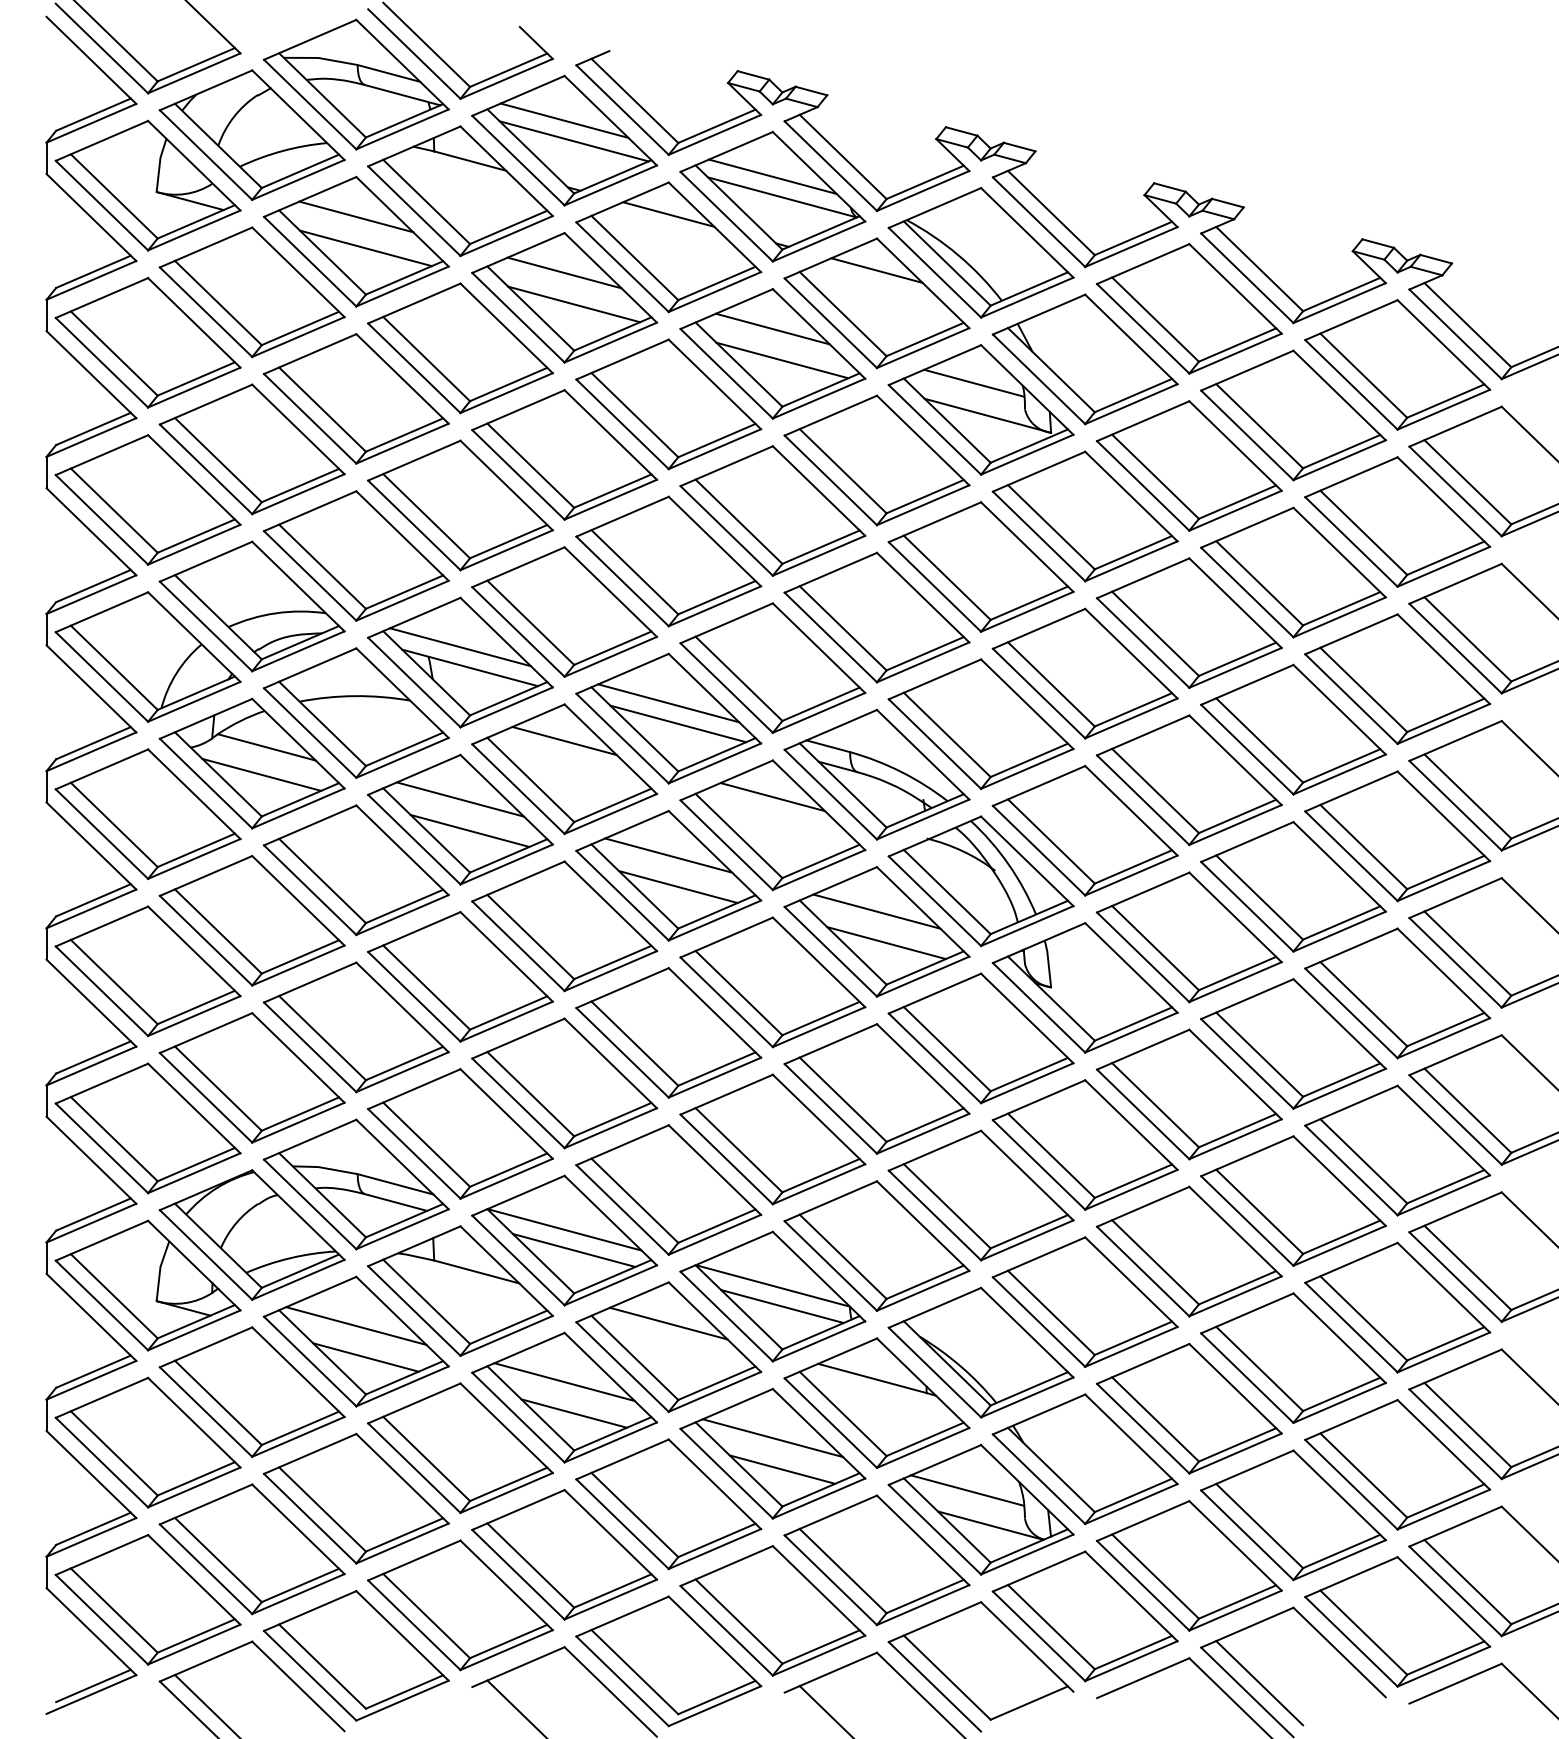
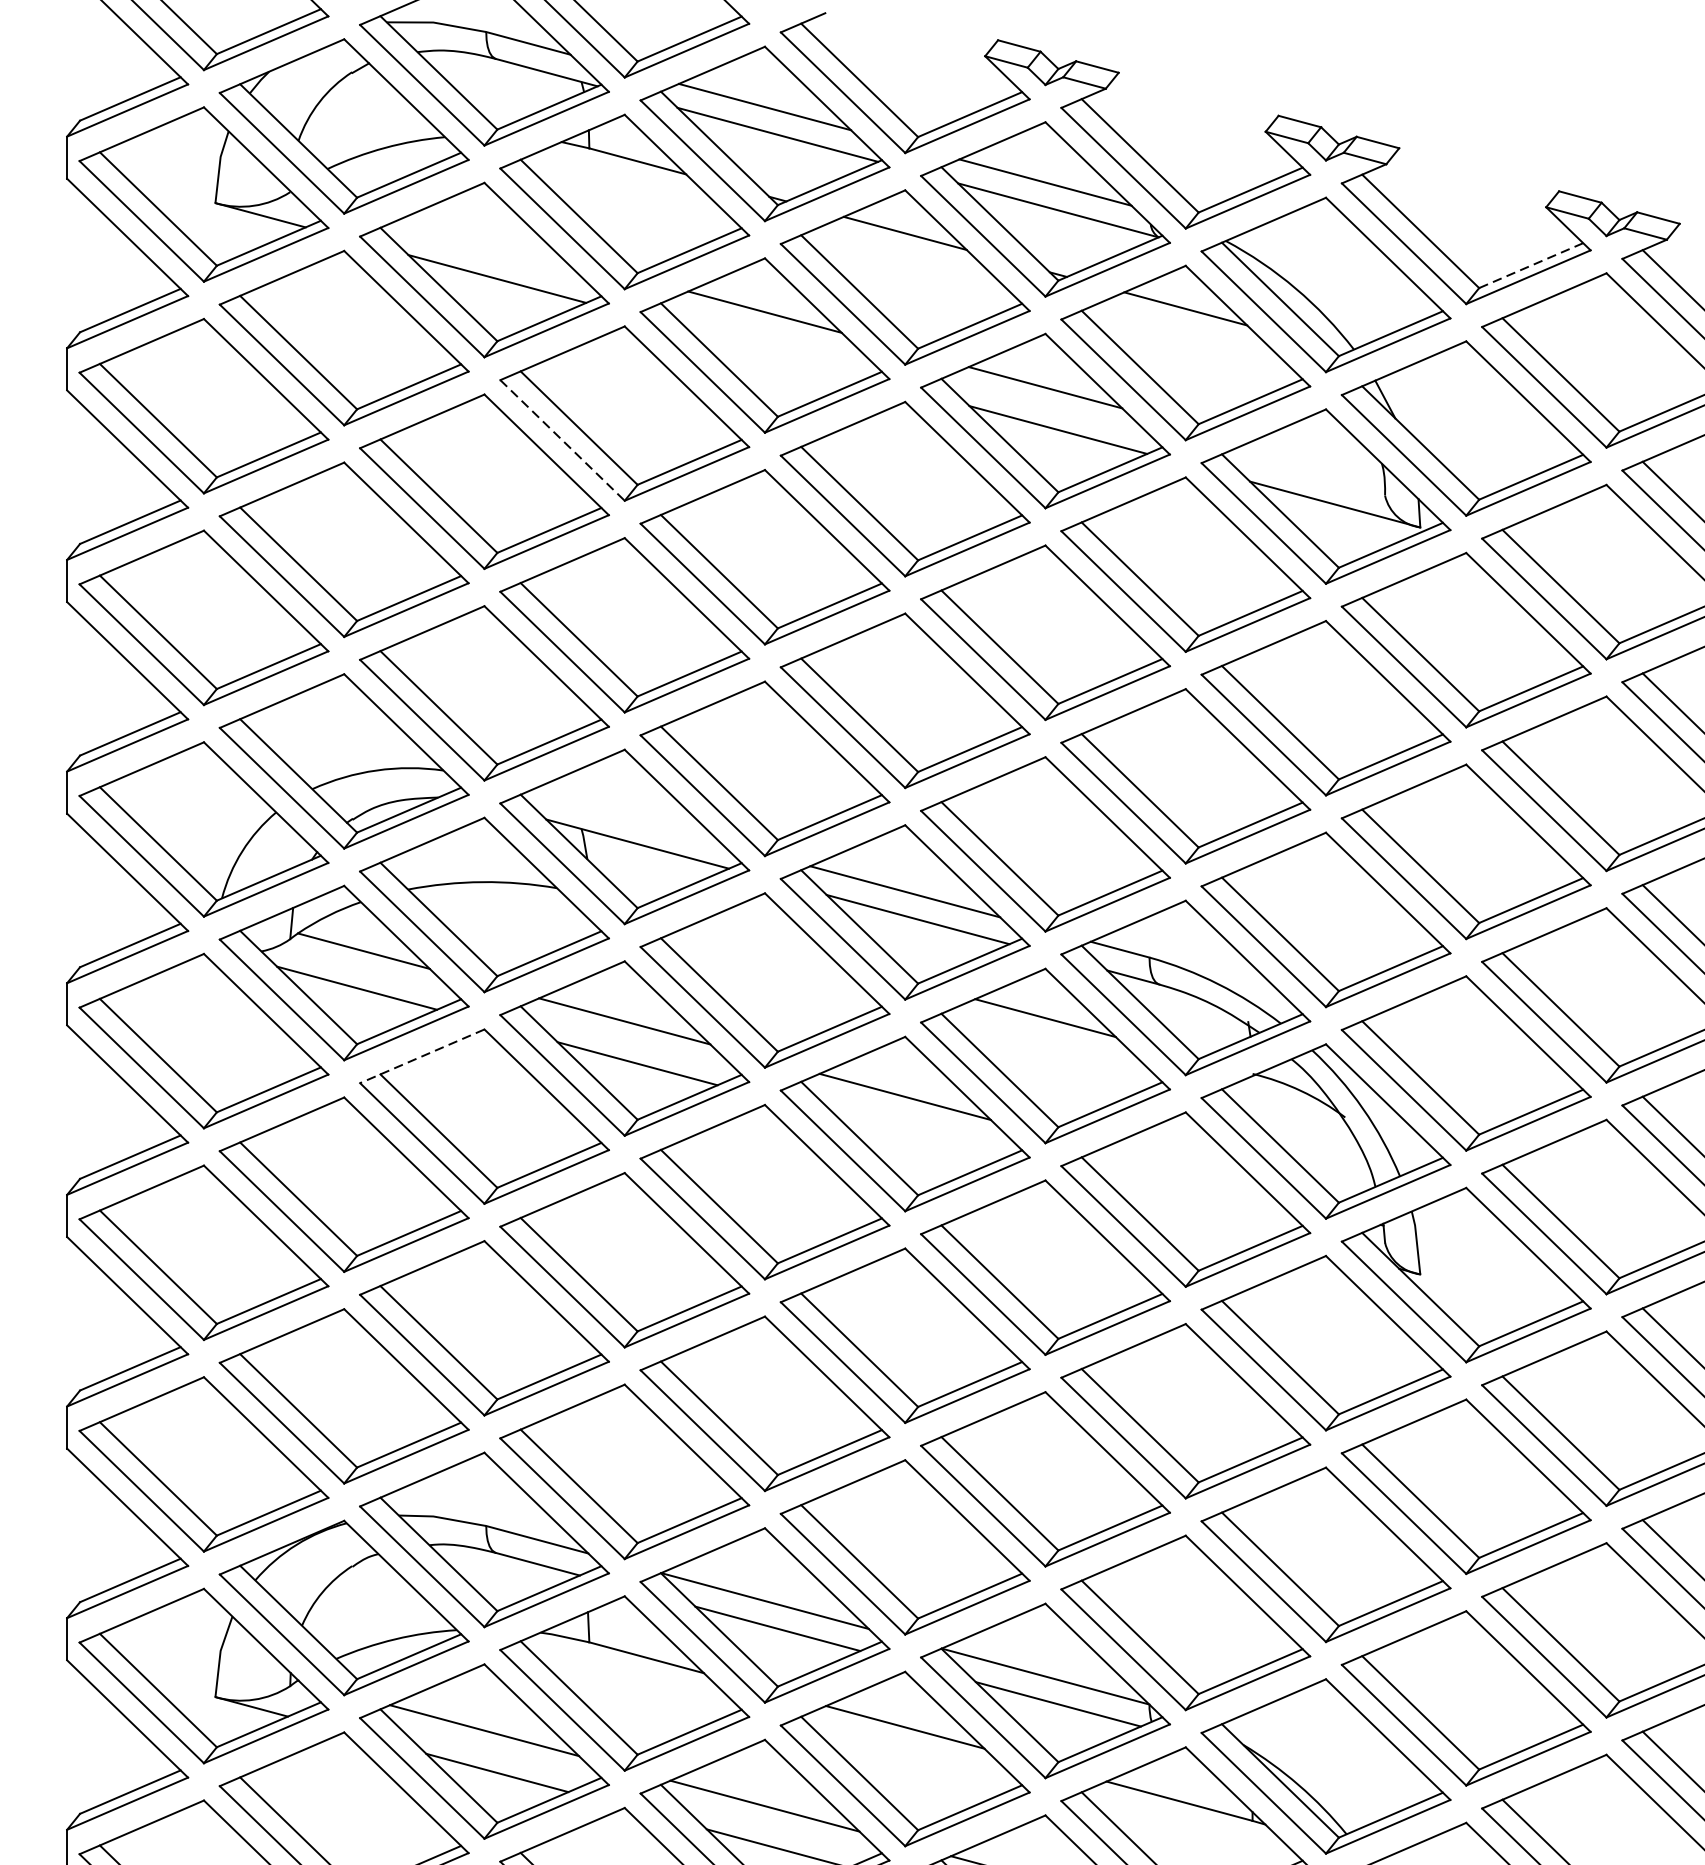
line: (356, 216) -> (484, 236), removed
line: (1132, 238) -> (1529, 265), solid -> dashed
line: (574, 304) -> (778, 354), removed
line: (414, 368) -> (562, 440), solid -> dashed
line: (973, 382) -> (1315, 459), removed
line: (460, 647) -> (624, 816), removed
line: (564, 741) -> (764, 943), removed
line: (309, 825) -> (421, 1056), solid -> dashed
line: (677, 887) -> (917, 1139), removed
line: (876, 911) -> (1185, 1172), removed
line: (886, 943) -> (1198, 1215), removed

